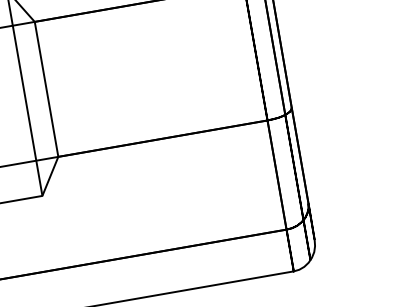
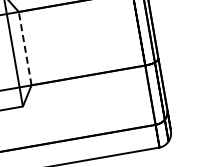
line: (47, 89) -> (25, 48), solid -> dashed

